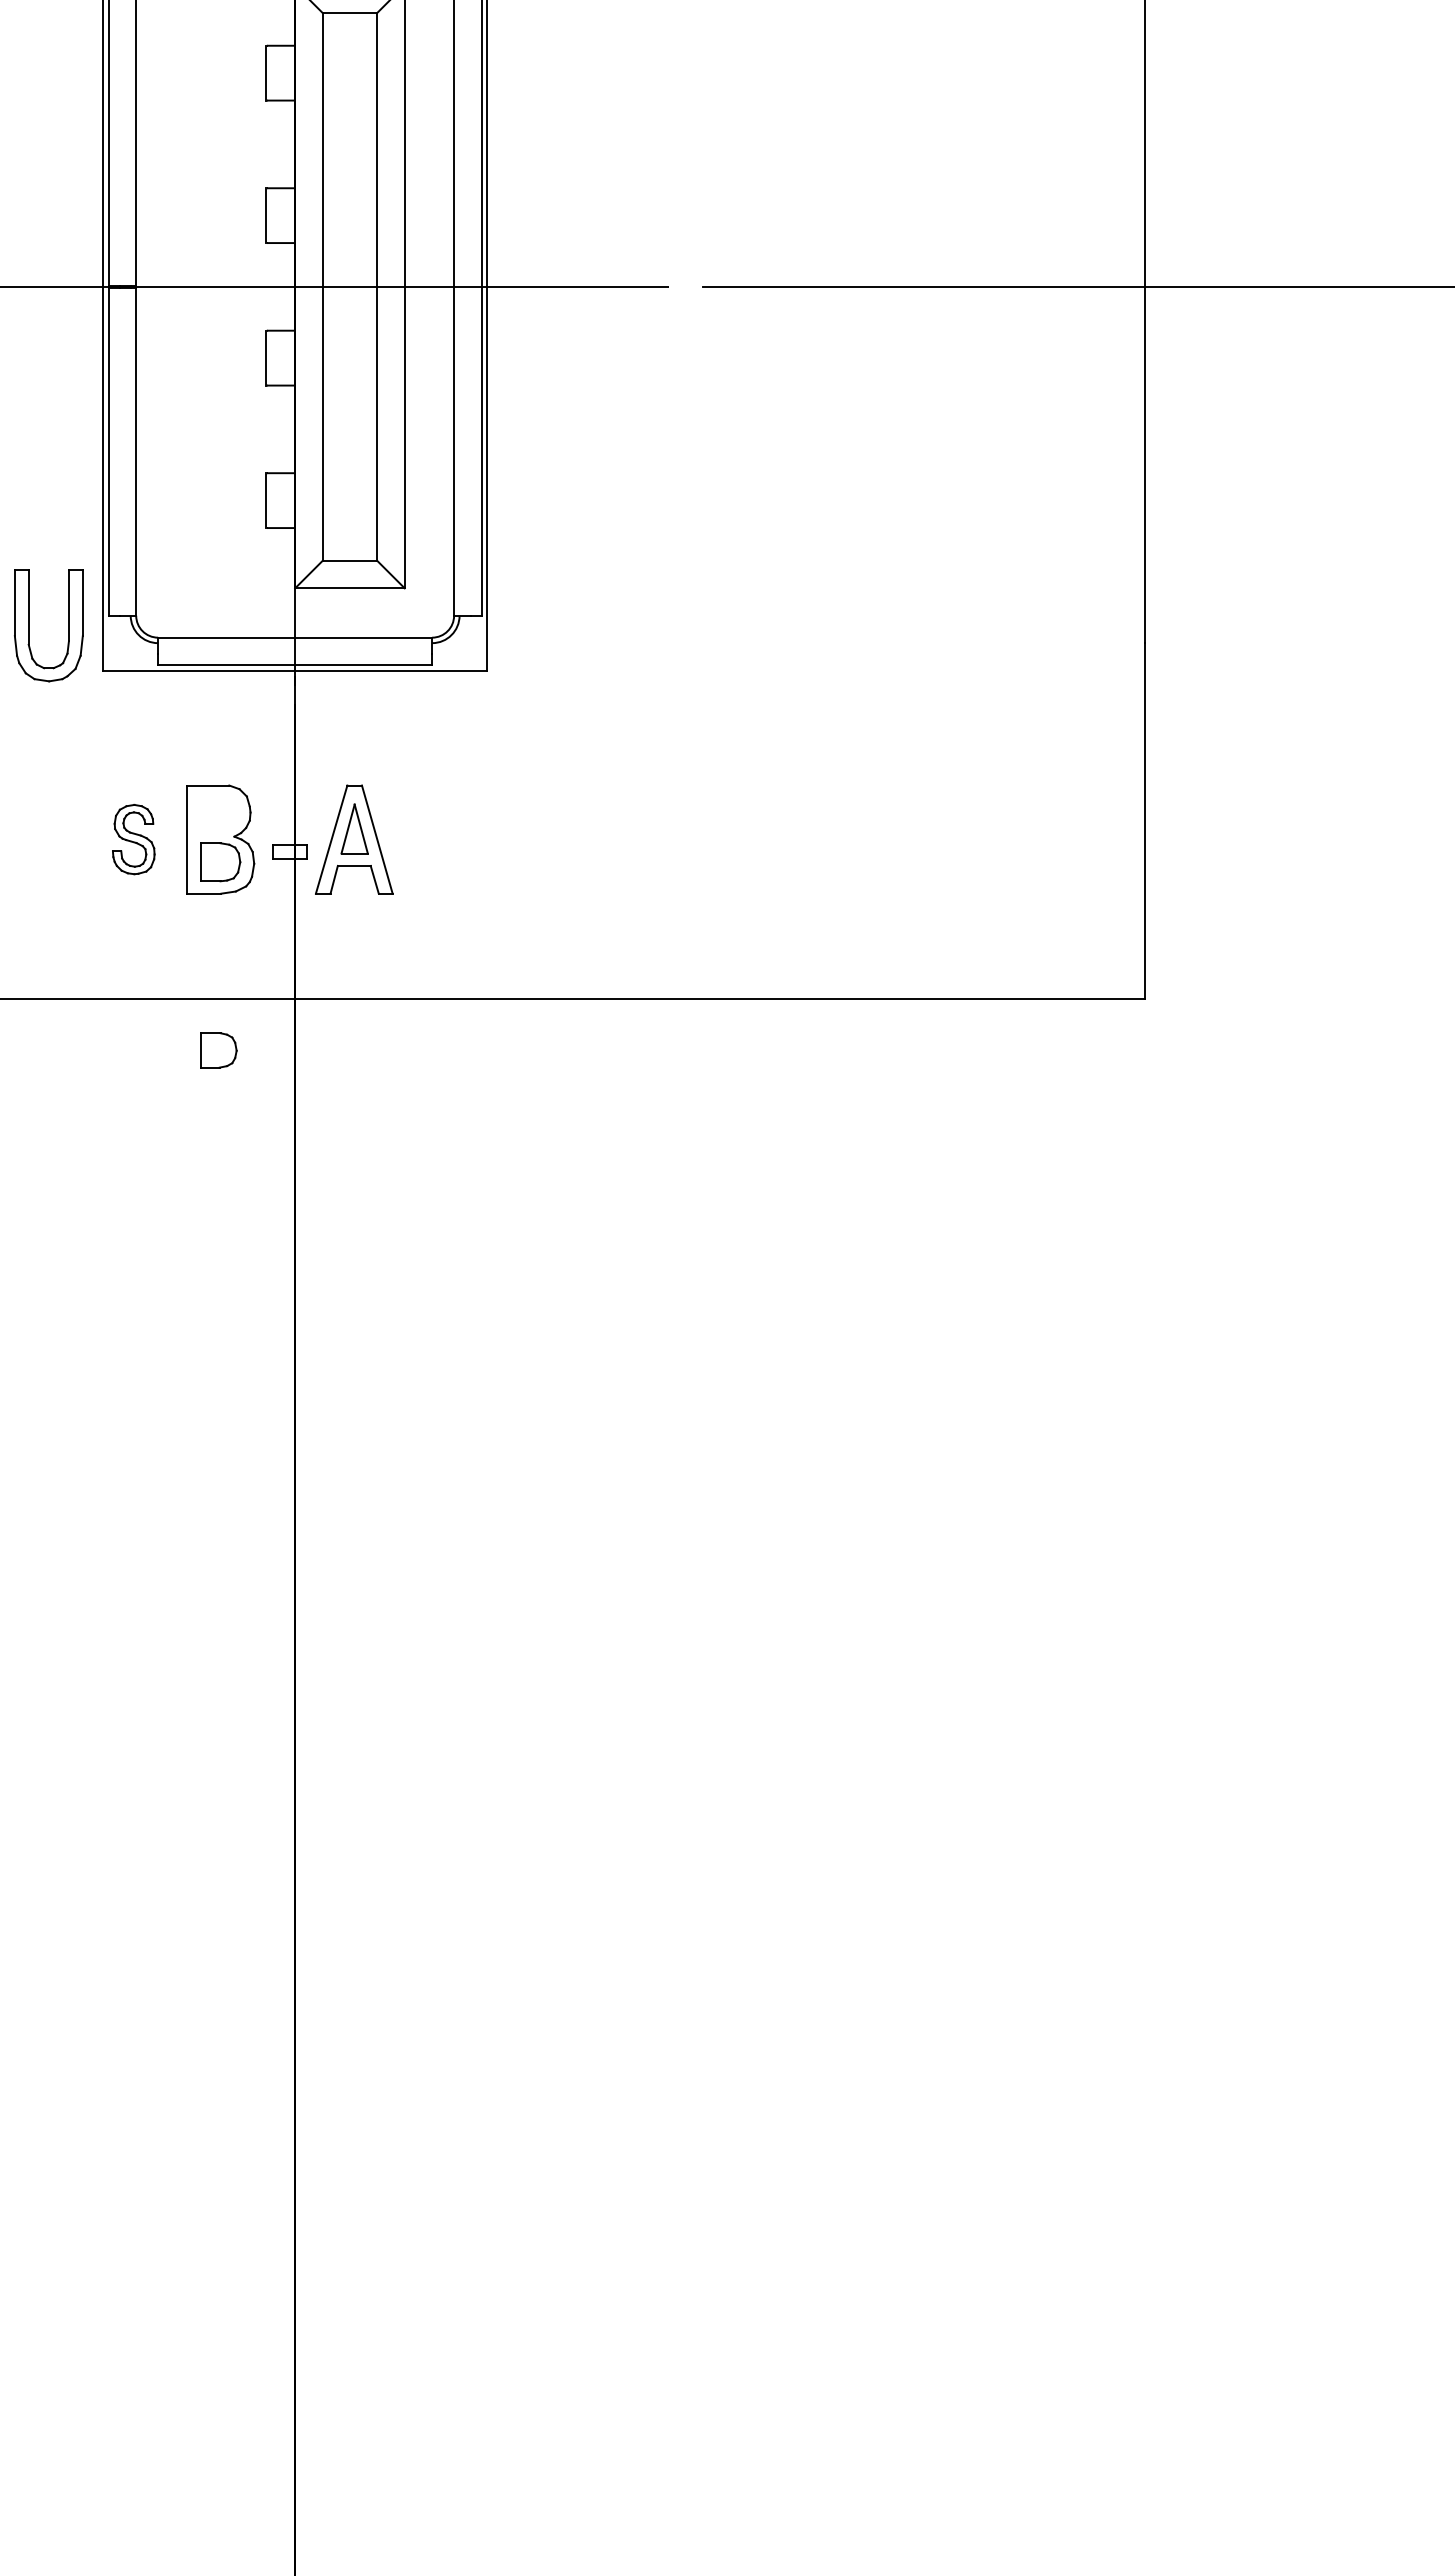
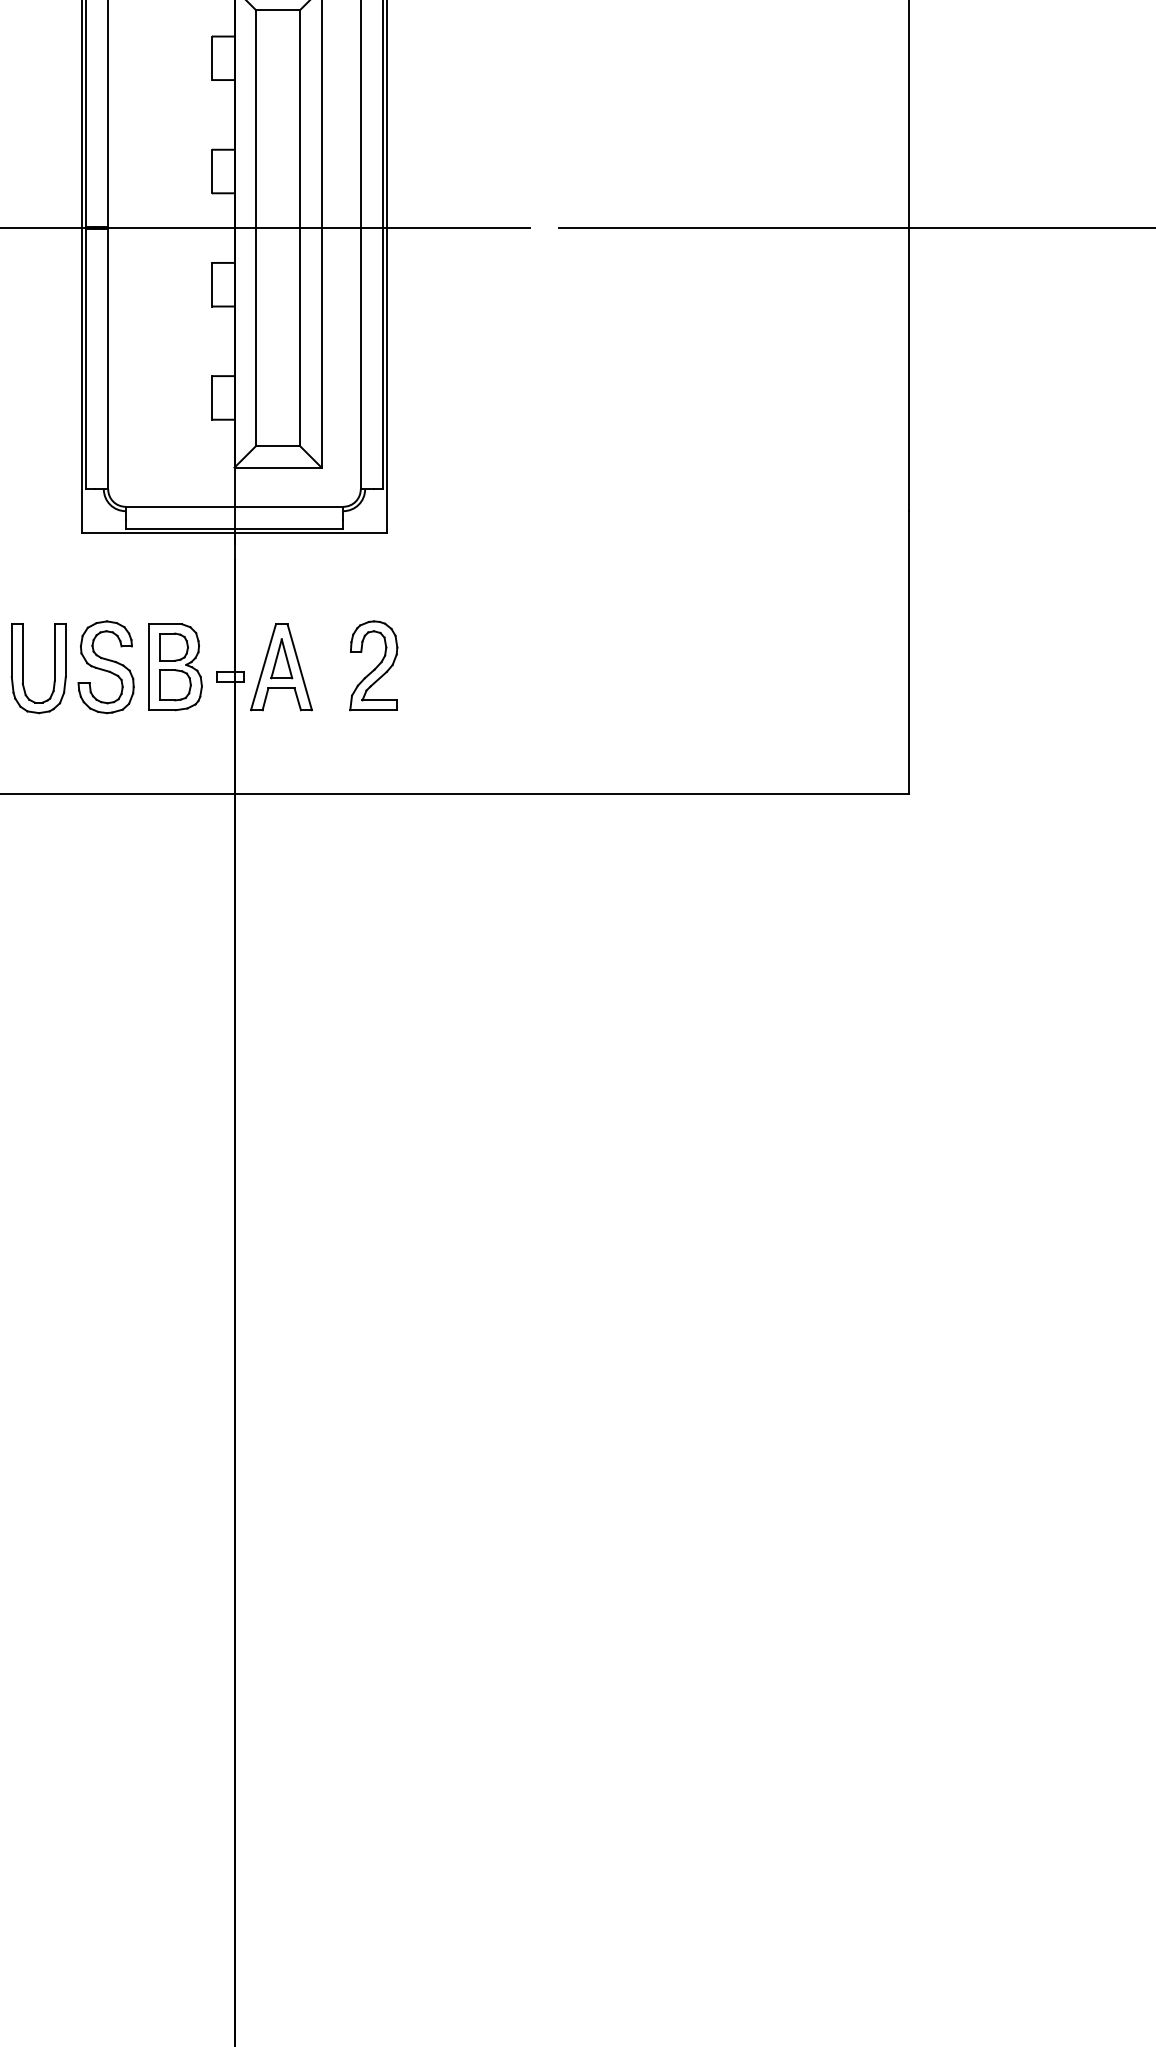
part: (29, 625) -> (23, 668), moved
part: (470, 837) -> (373, 665), added
part: (133, 839) -> (106, 667), size x1.67
part: (218, 1050) -> (173, 647), moved

